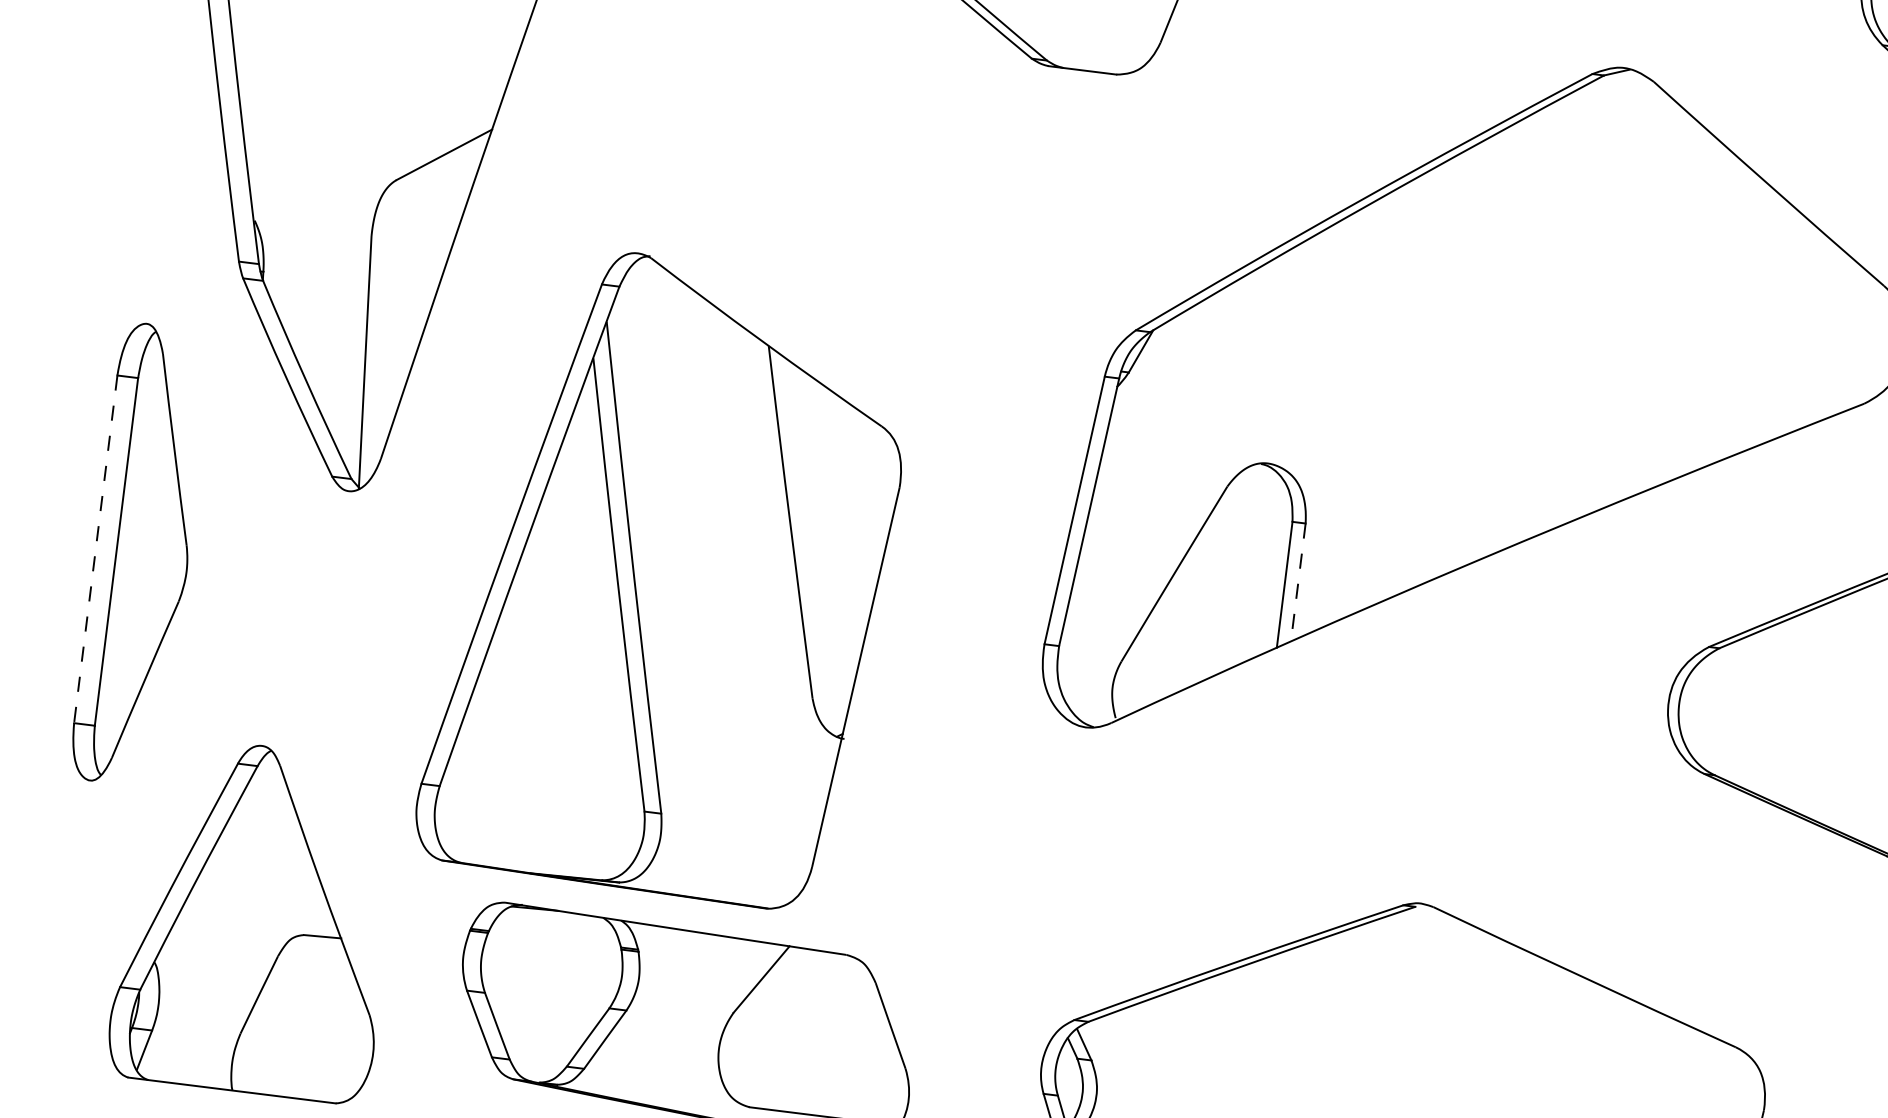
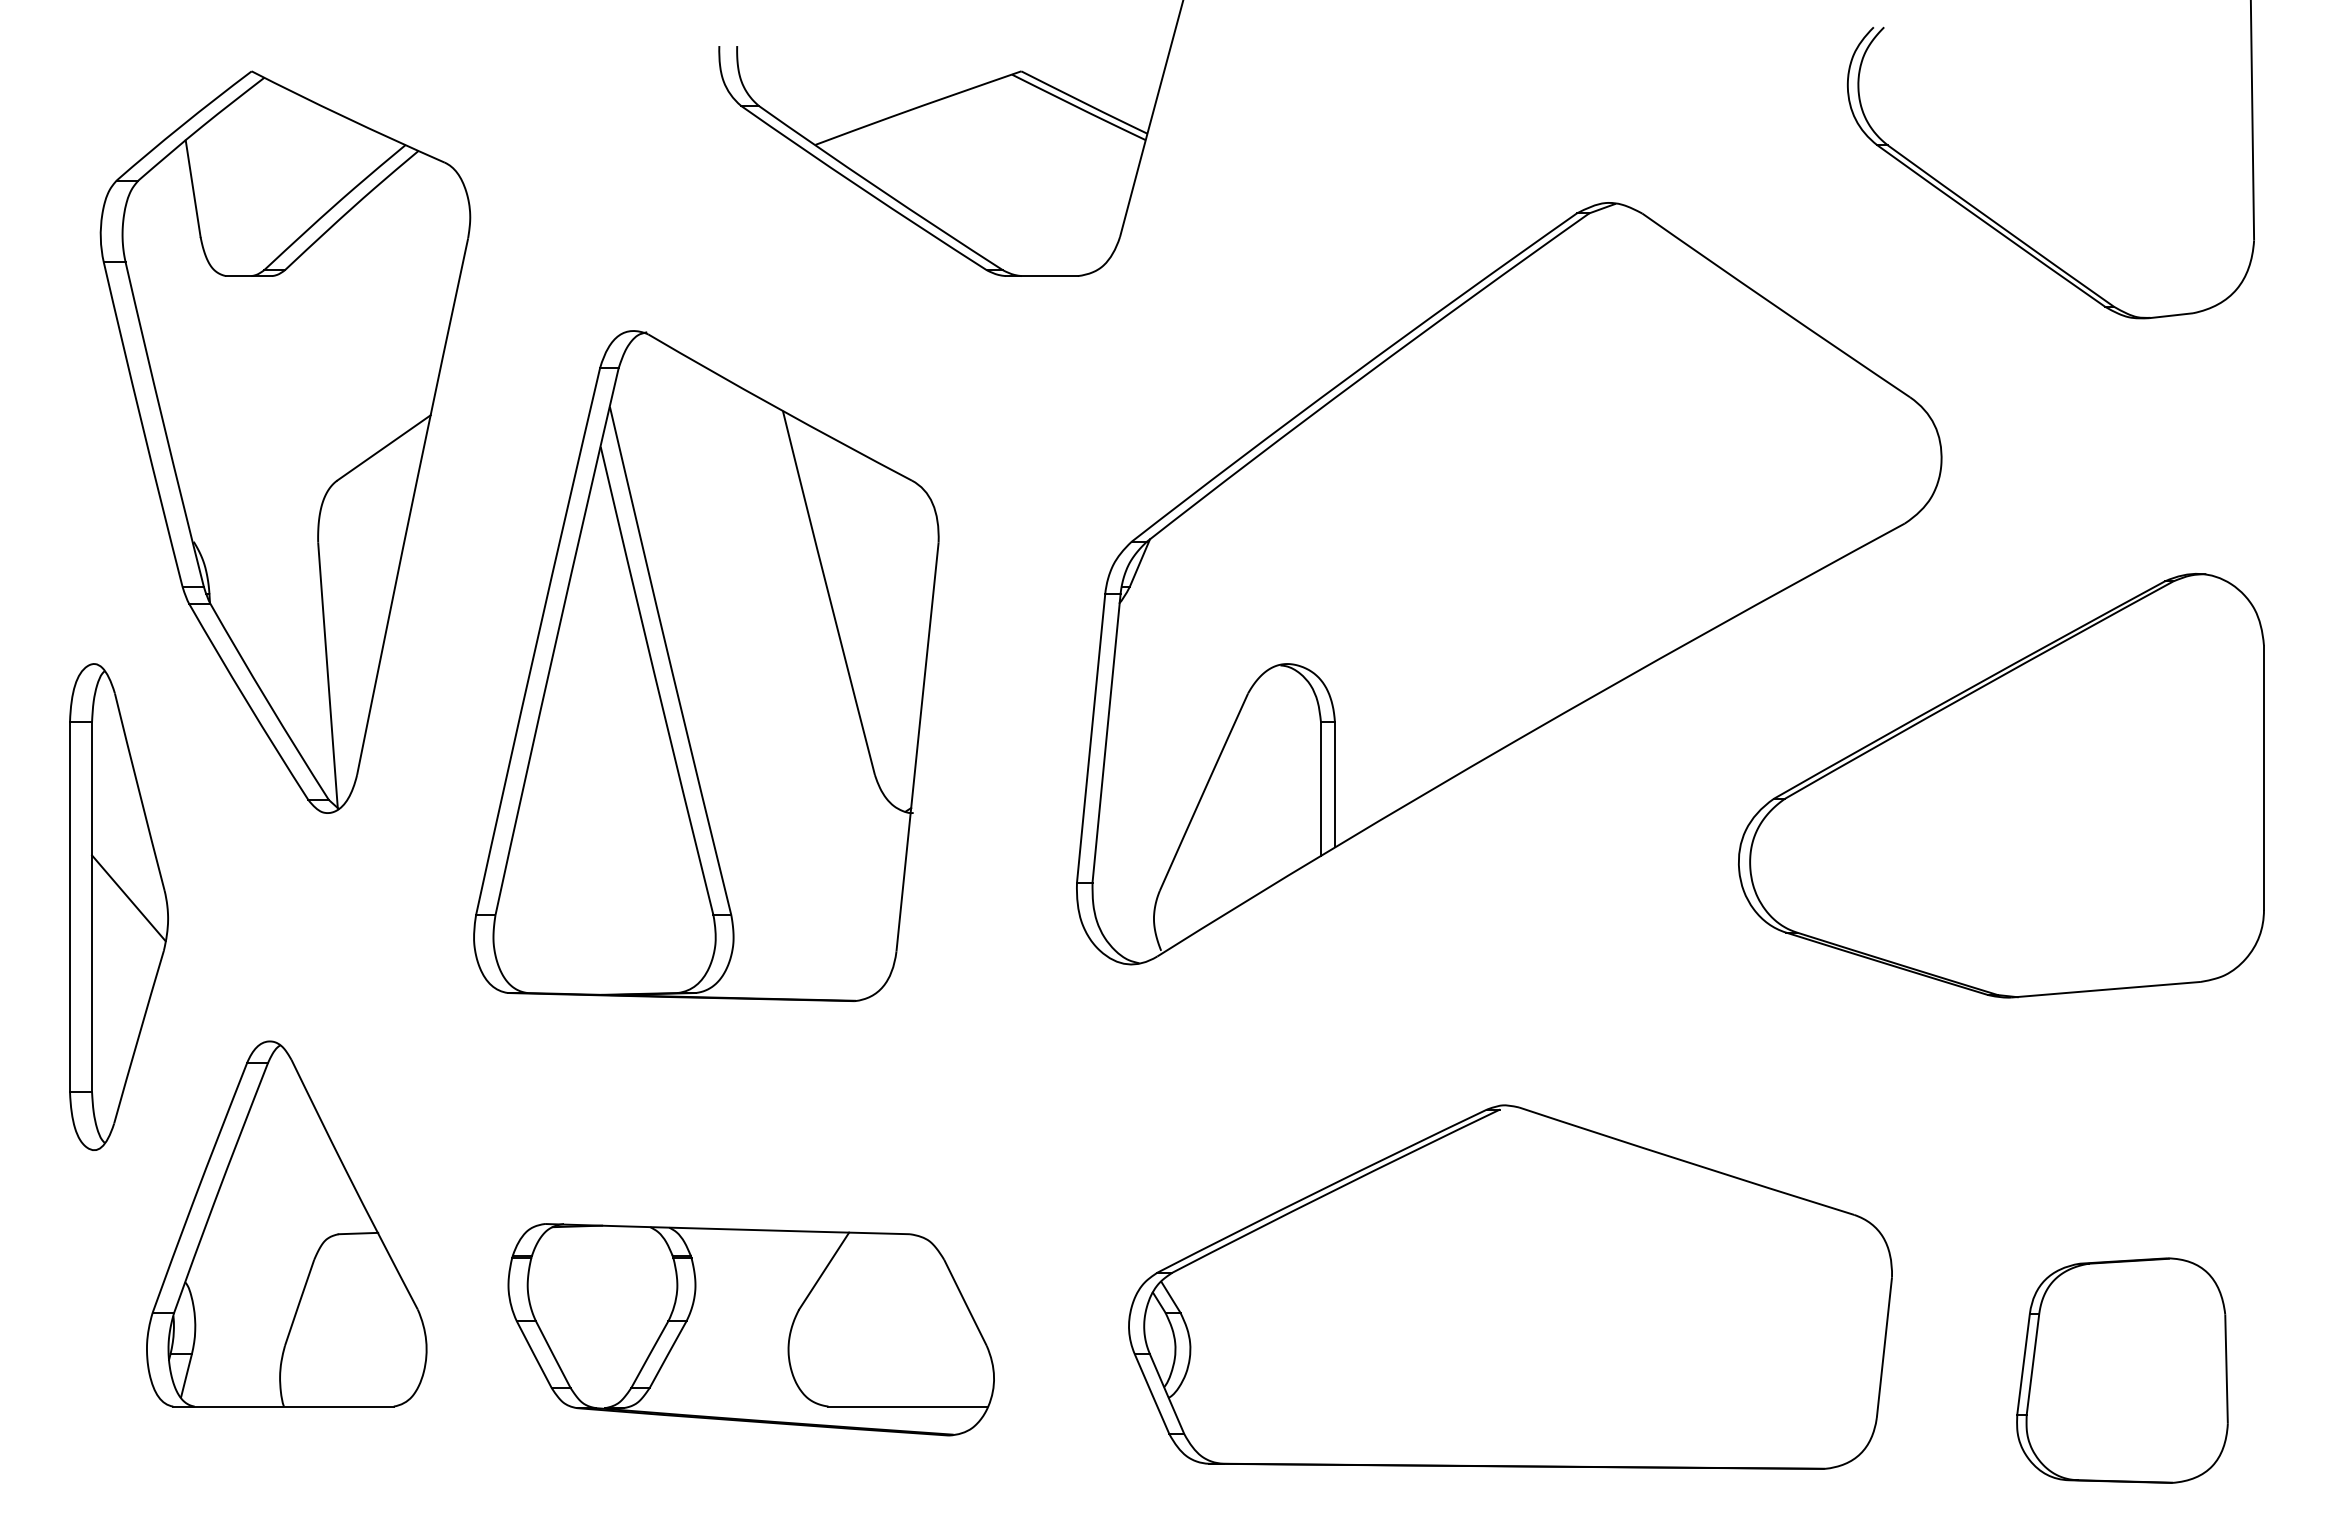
line: (151, 548) -> (128, 898), added
line: (96, 549) -> (70, 907), dashed -> solid
part: (667, 576) -> (706, 665), moved
line: (1297, 582) -> (1334, 784), dashed -> solid
part: (256, 918) -> (286, 1223), moved

